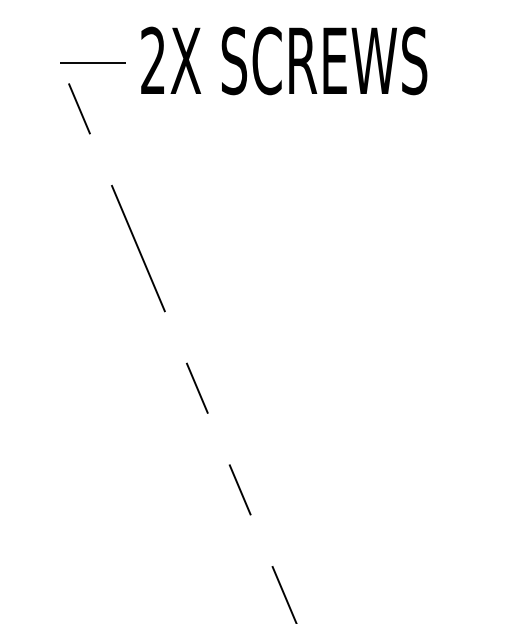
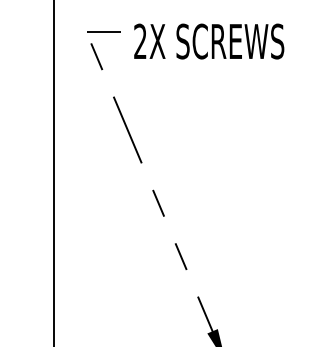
text: (284, 60) -> (209, 41), moved

